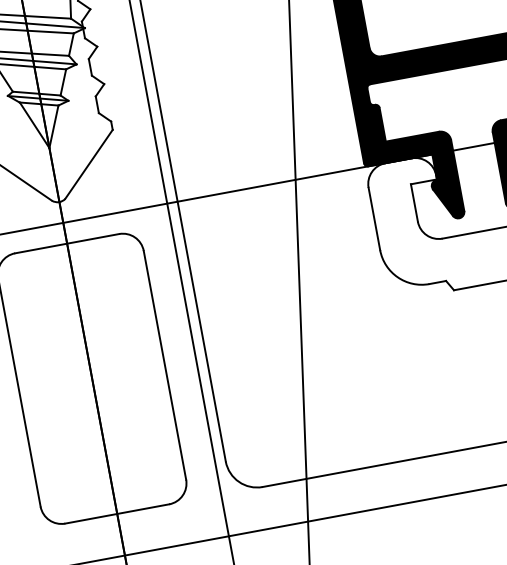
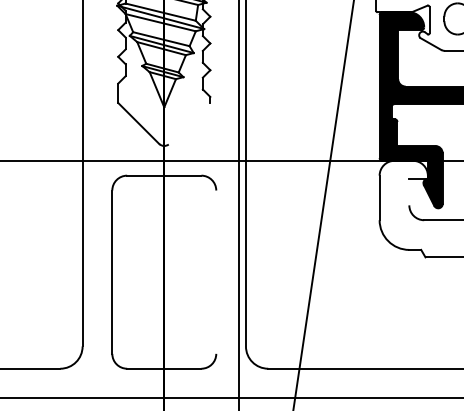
line: (88, 164) -> (189, 123), removed
line: (414, 202) -> (409, 191), removed
line: (165, 364) -> (216, 271), removed

